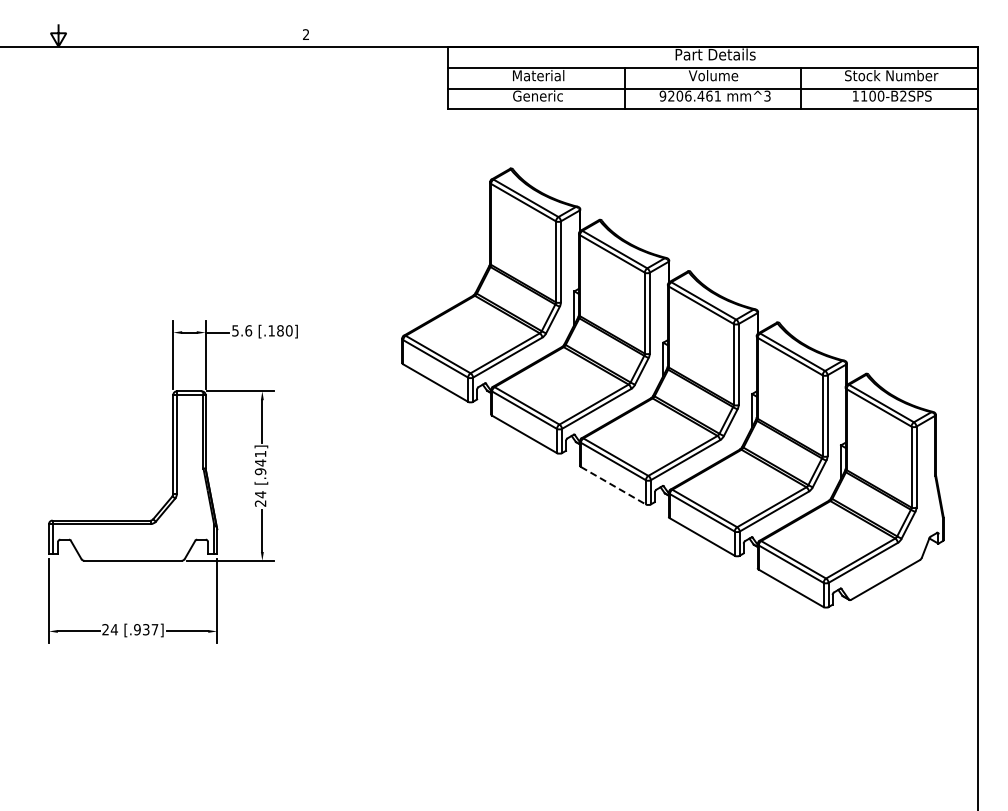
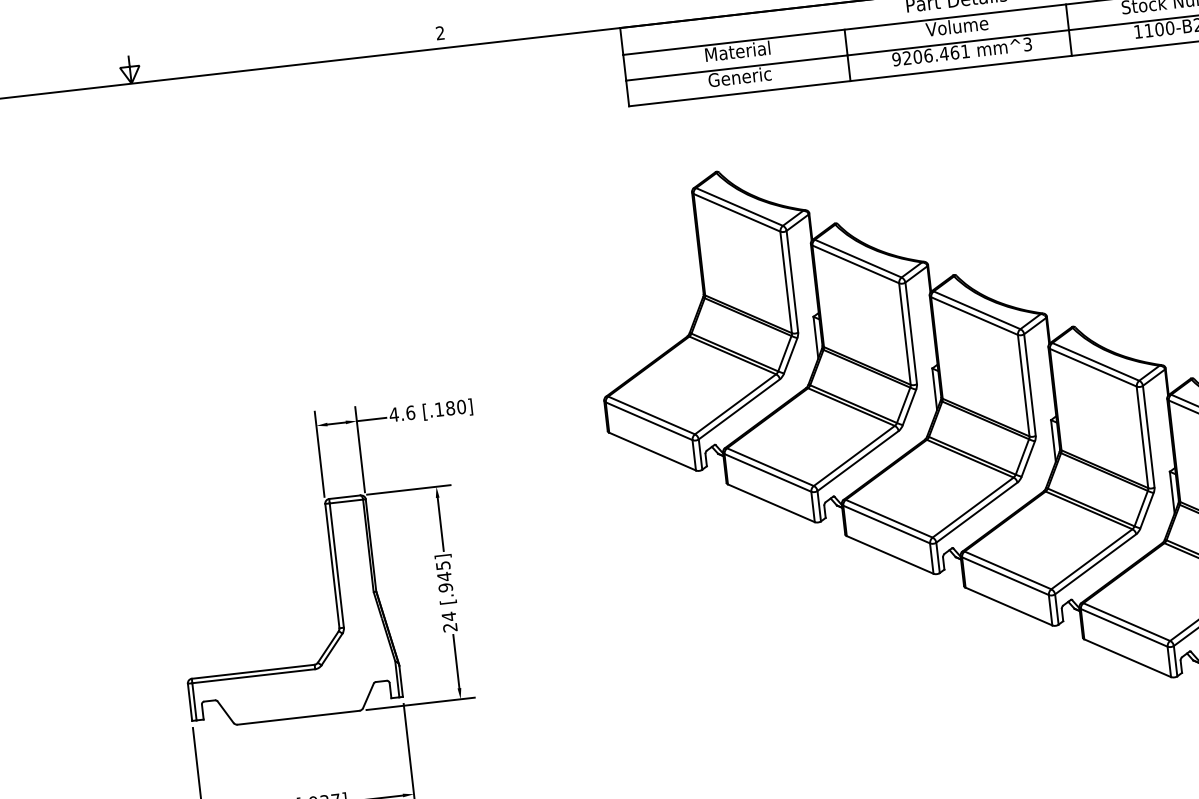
text: (235, 330) -> (394, 414), 5.6 -> 4.6
text: (260, 454) -> (443, 566), [.941] -> [.945]
line: (613, 485) -> (890, 554), dashed -> solid

